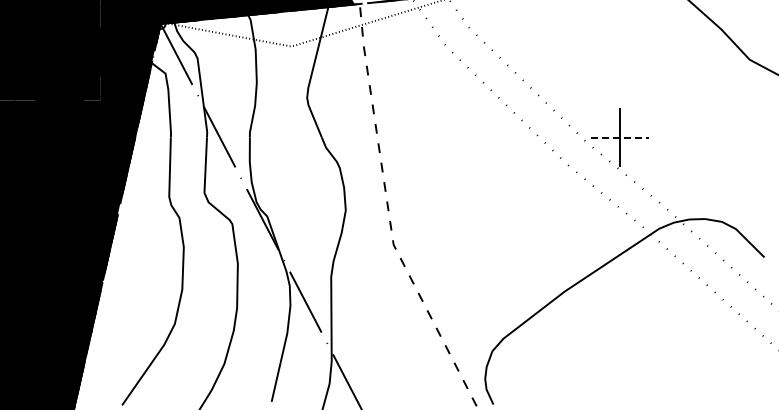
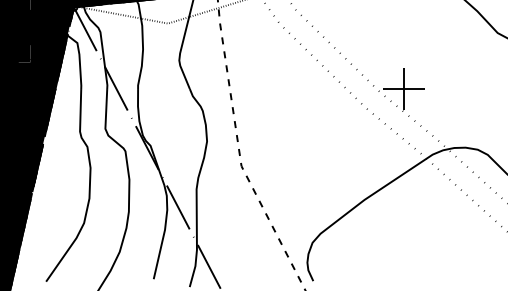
line: (620, 137) -> (404, 89), dashed -> solid

